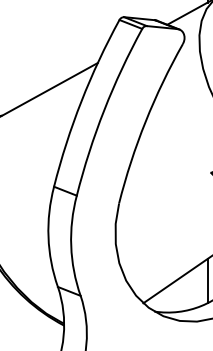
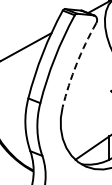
arc: (145, 122) -> (76, 64), solid -> dashed

